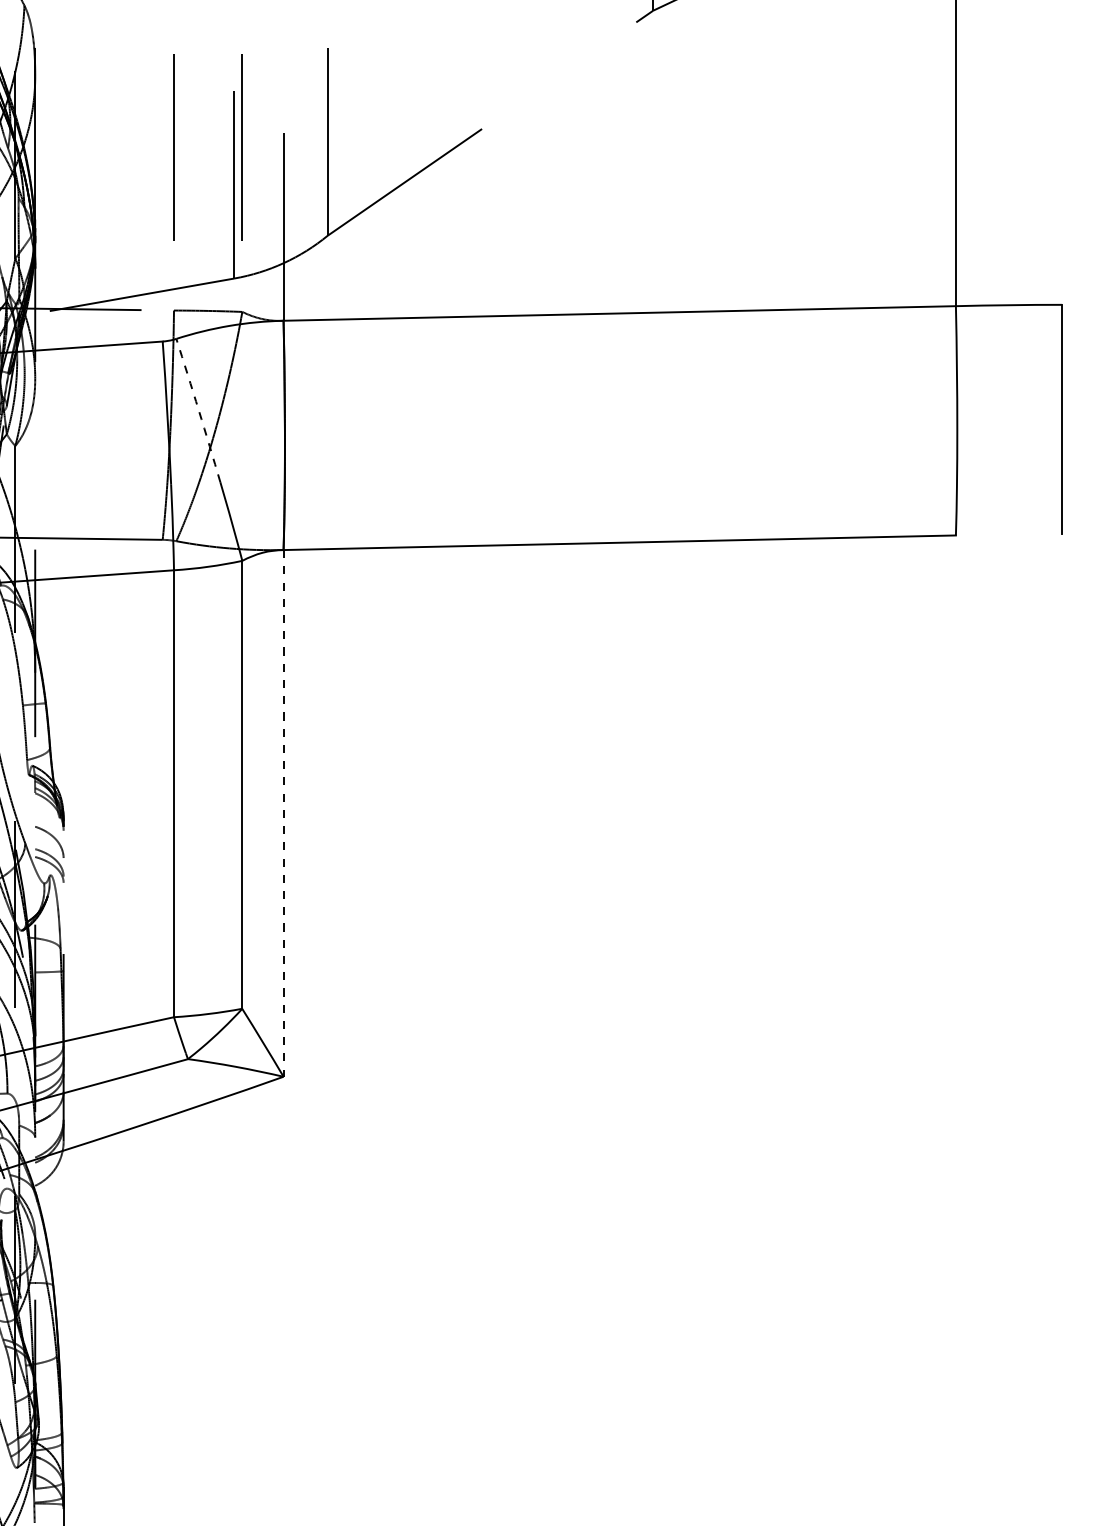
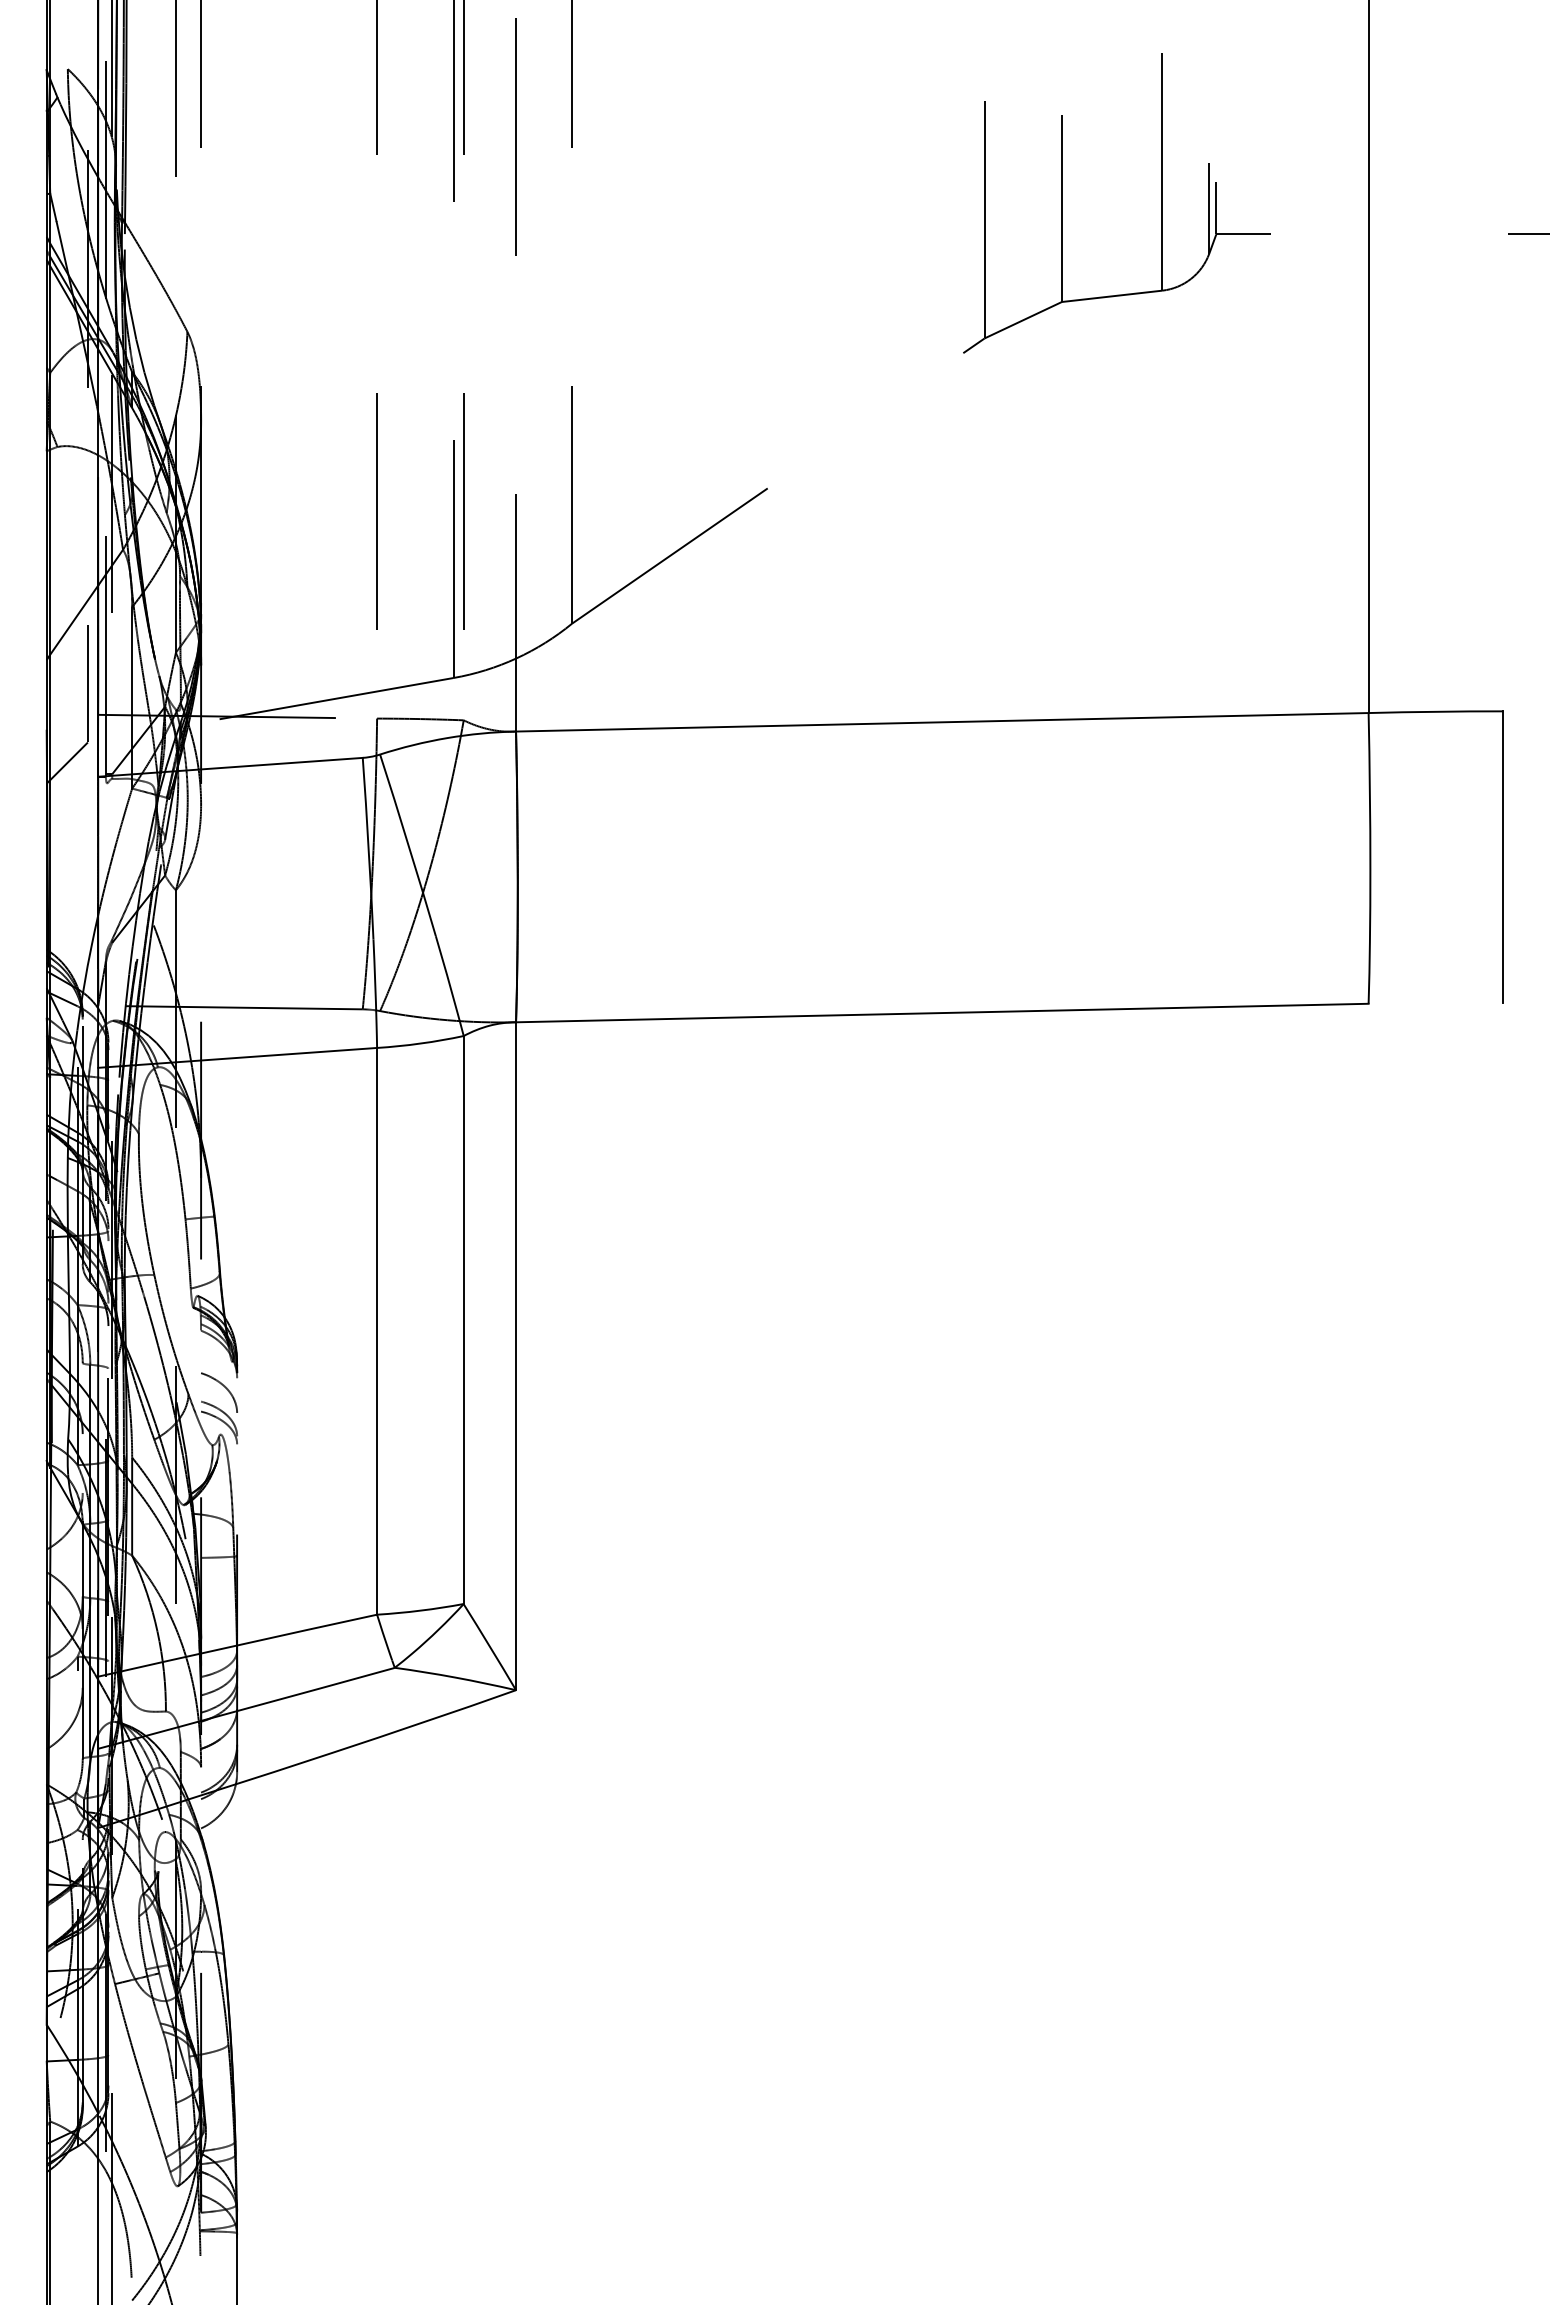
arc: (198, 410) -> (408, 845), dashed -> solid
line: (283, 813) -> (516, 1356), dashed -> solid

